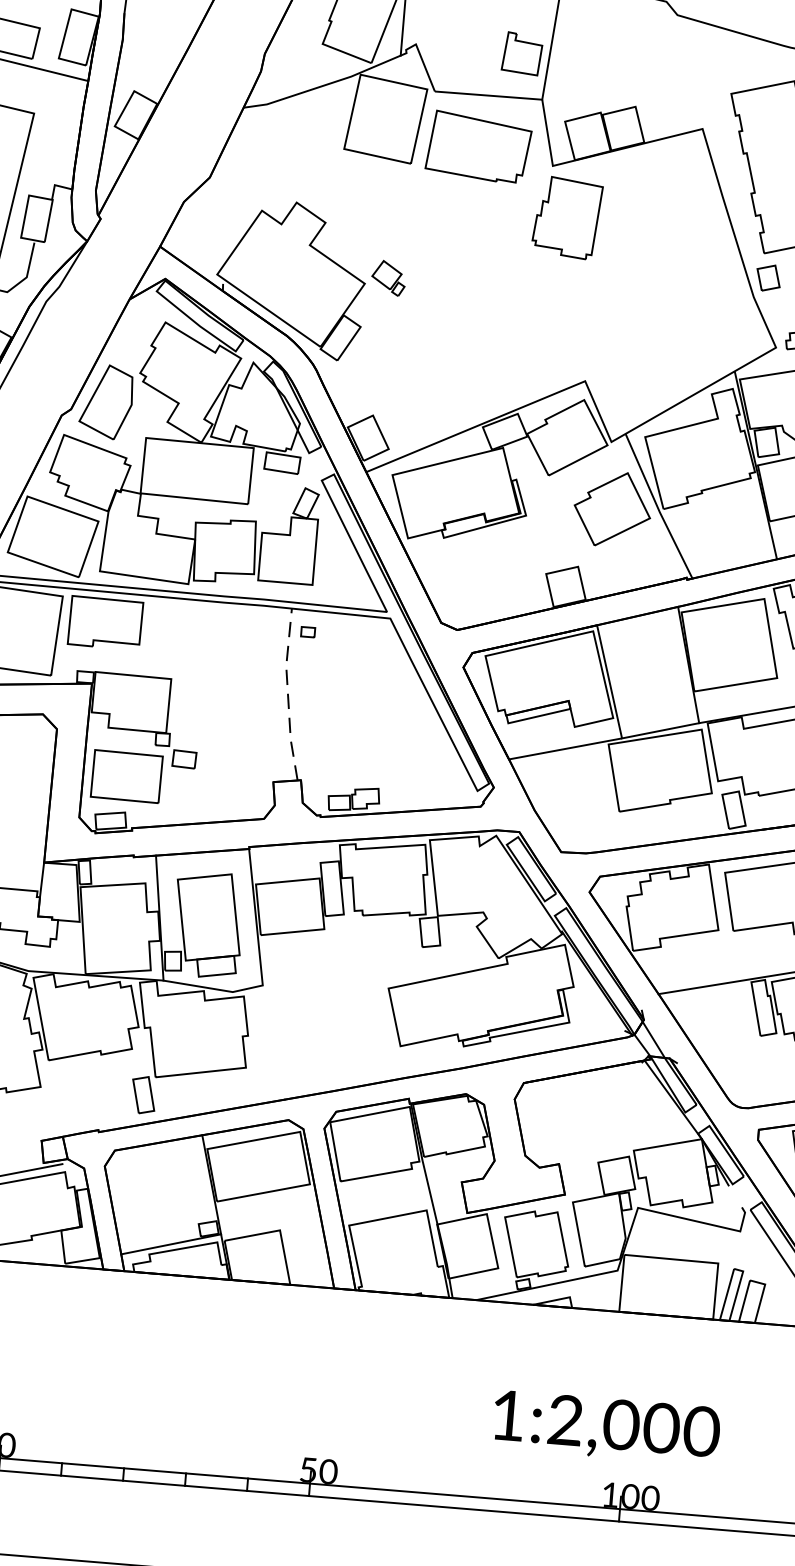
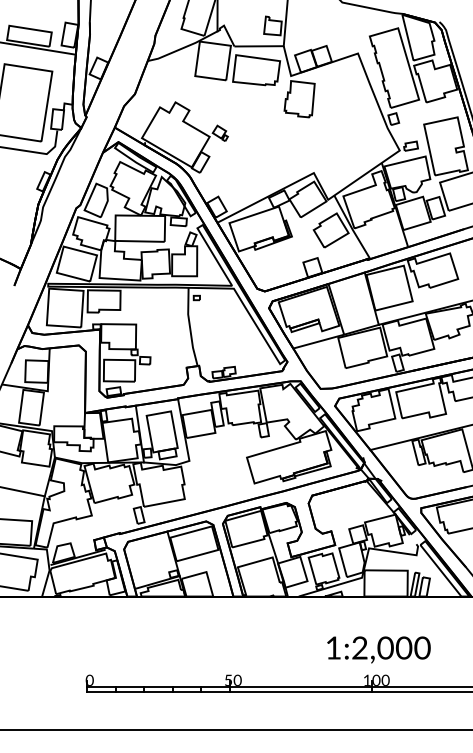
line: (288, 695) -> (190, 327), dashed -> solid
text: (605, 1426) -> (378, 649), moved

